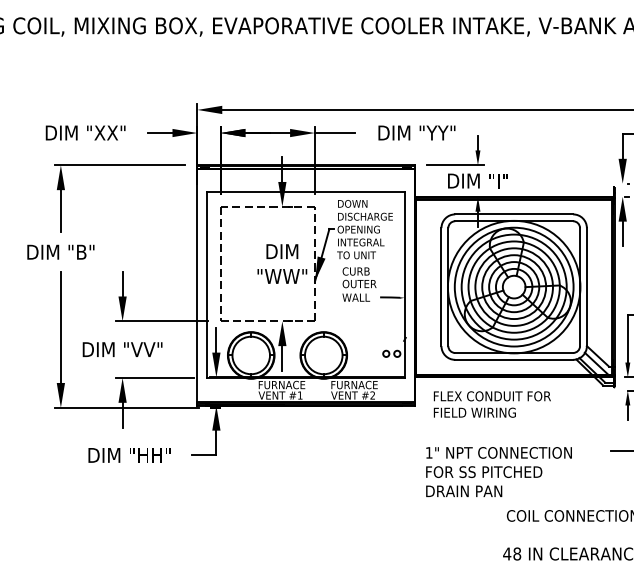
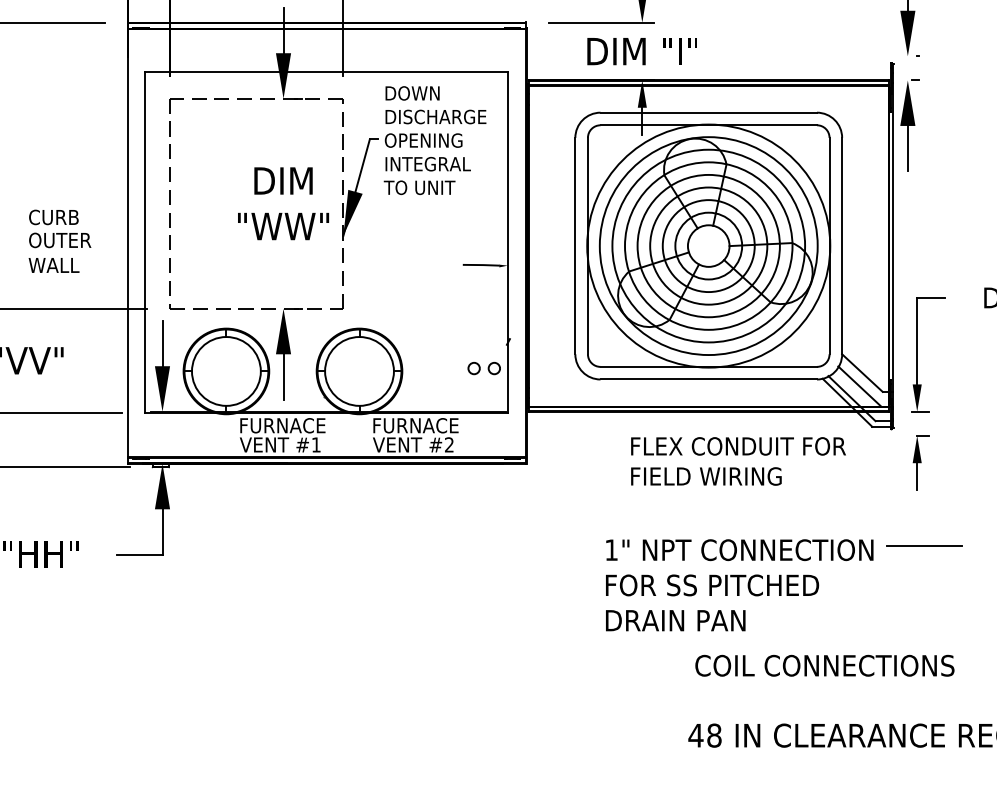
text: (359, 284) -> (59, 241), moved
text: (491, 404) -> (736, 461), moved
text: (498, 471) -> (738, 584), moved

